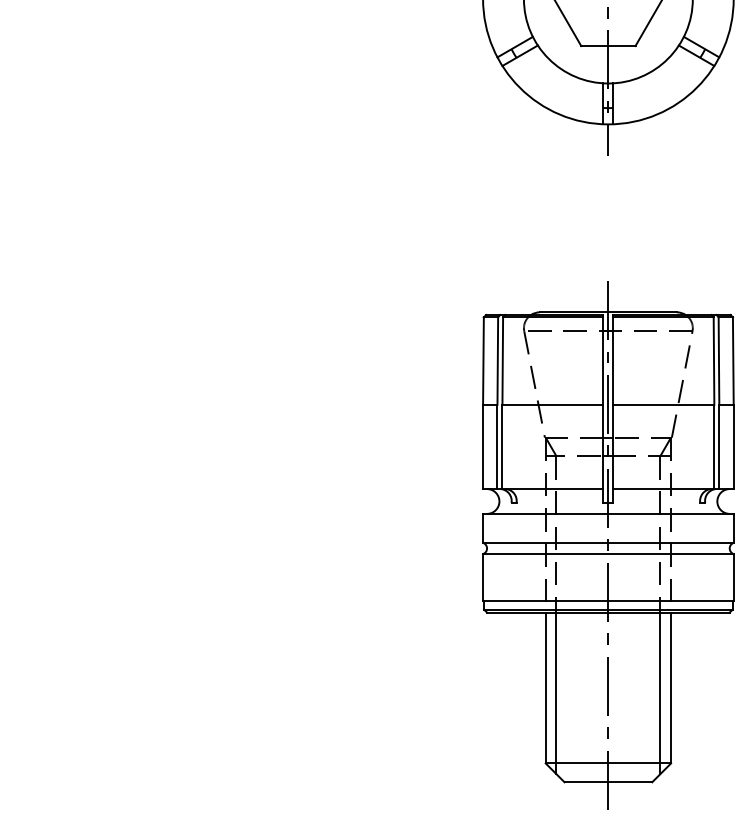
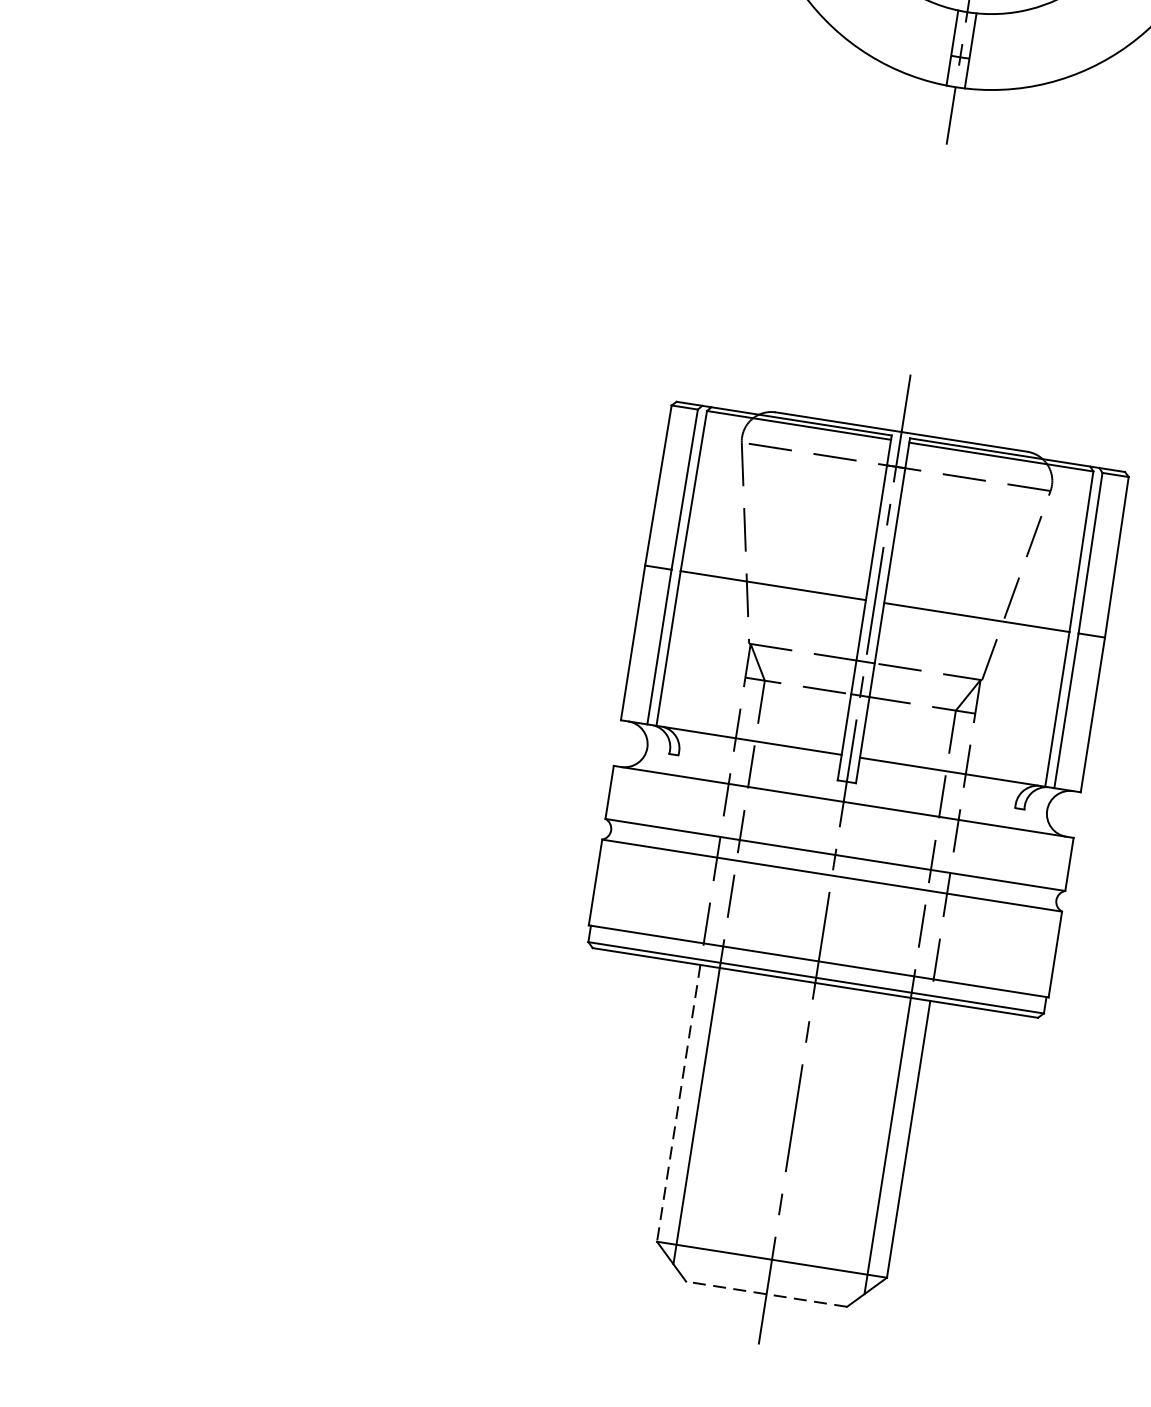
line: (545, 688) -> (678, 1104), solid -> dashed
line: (608, 782) -> (766, 1294), solid -> dashed

